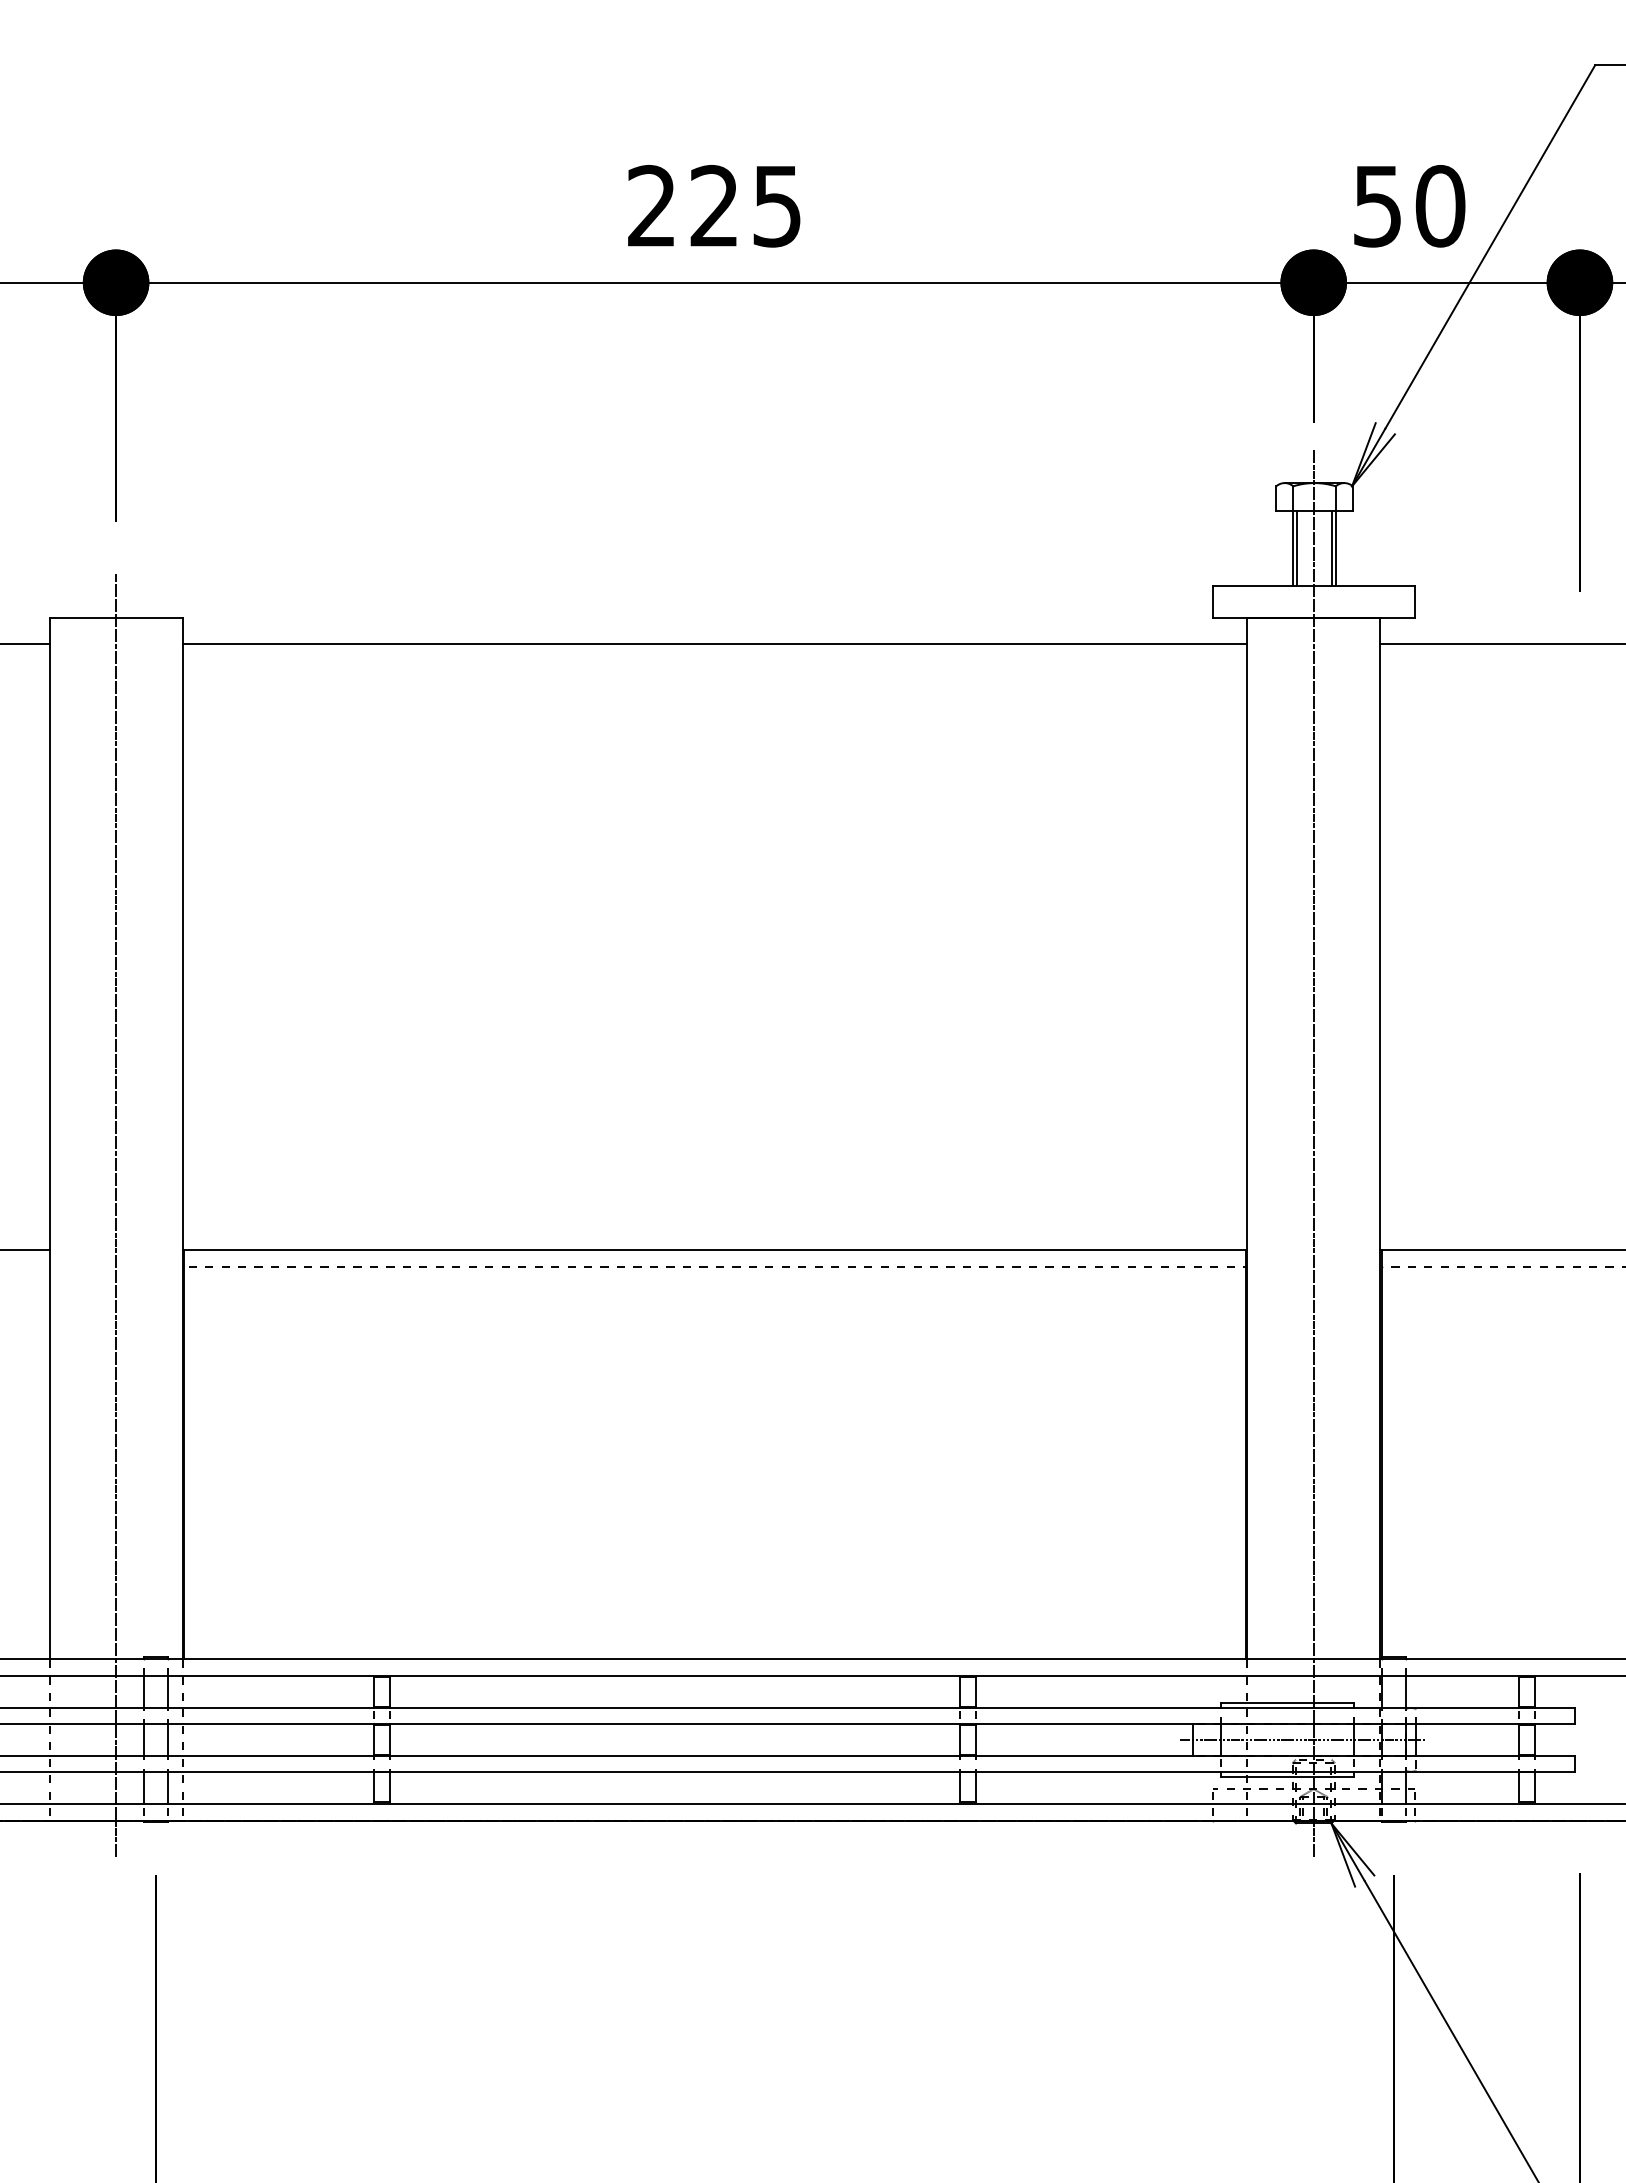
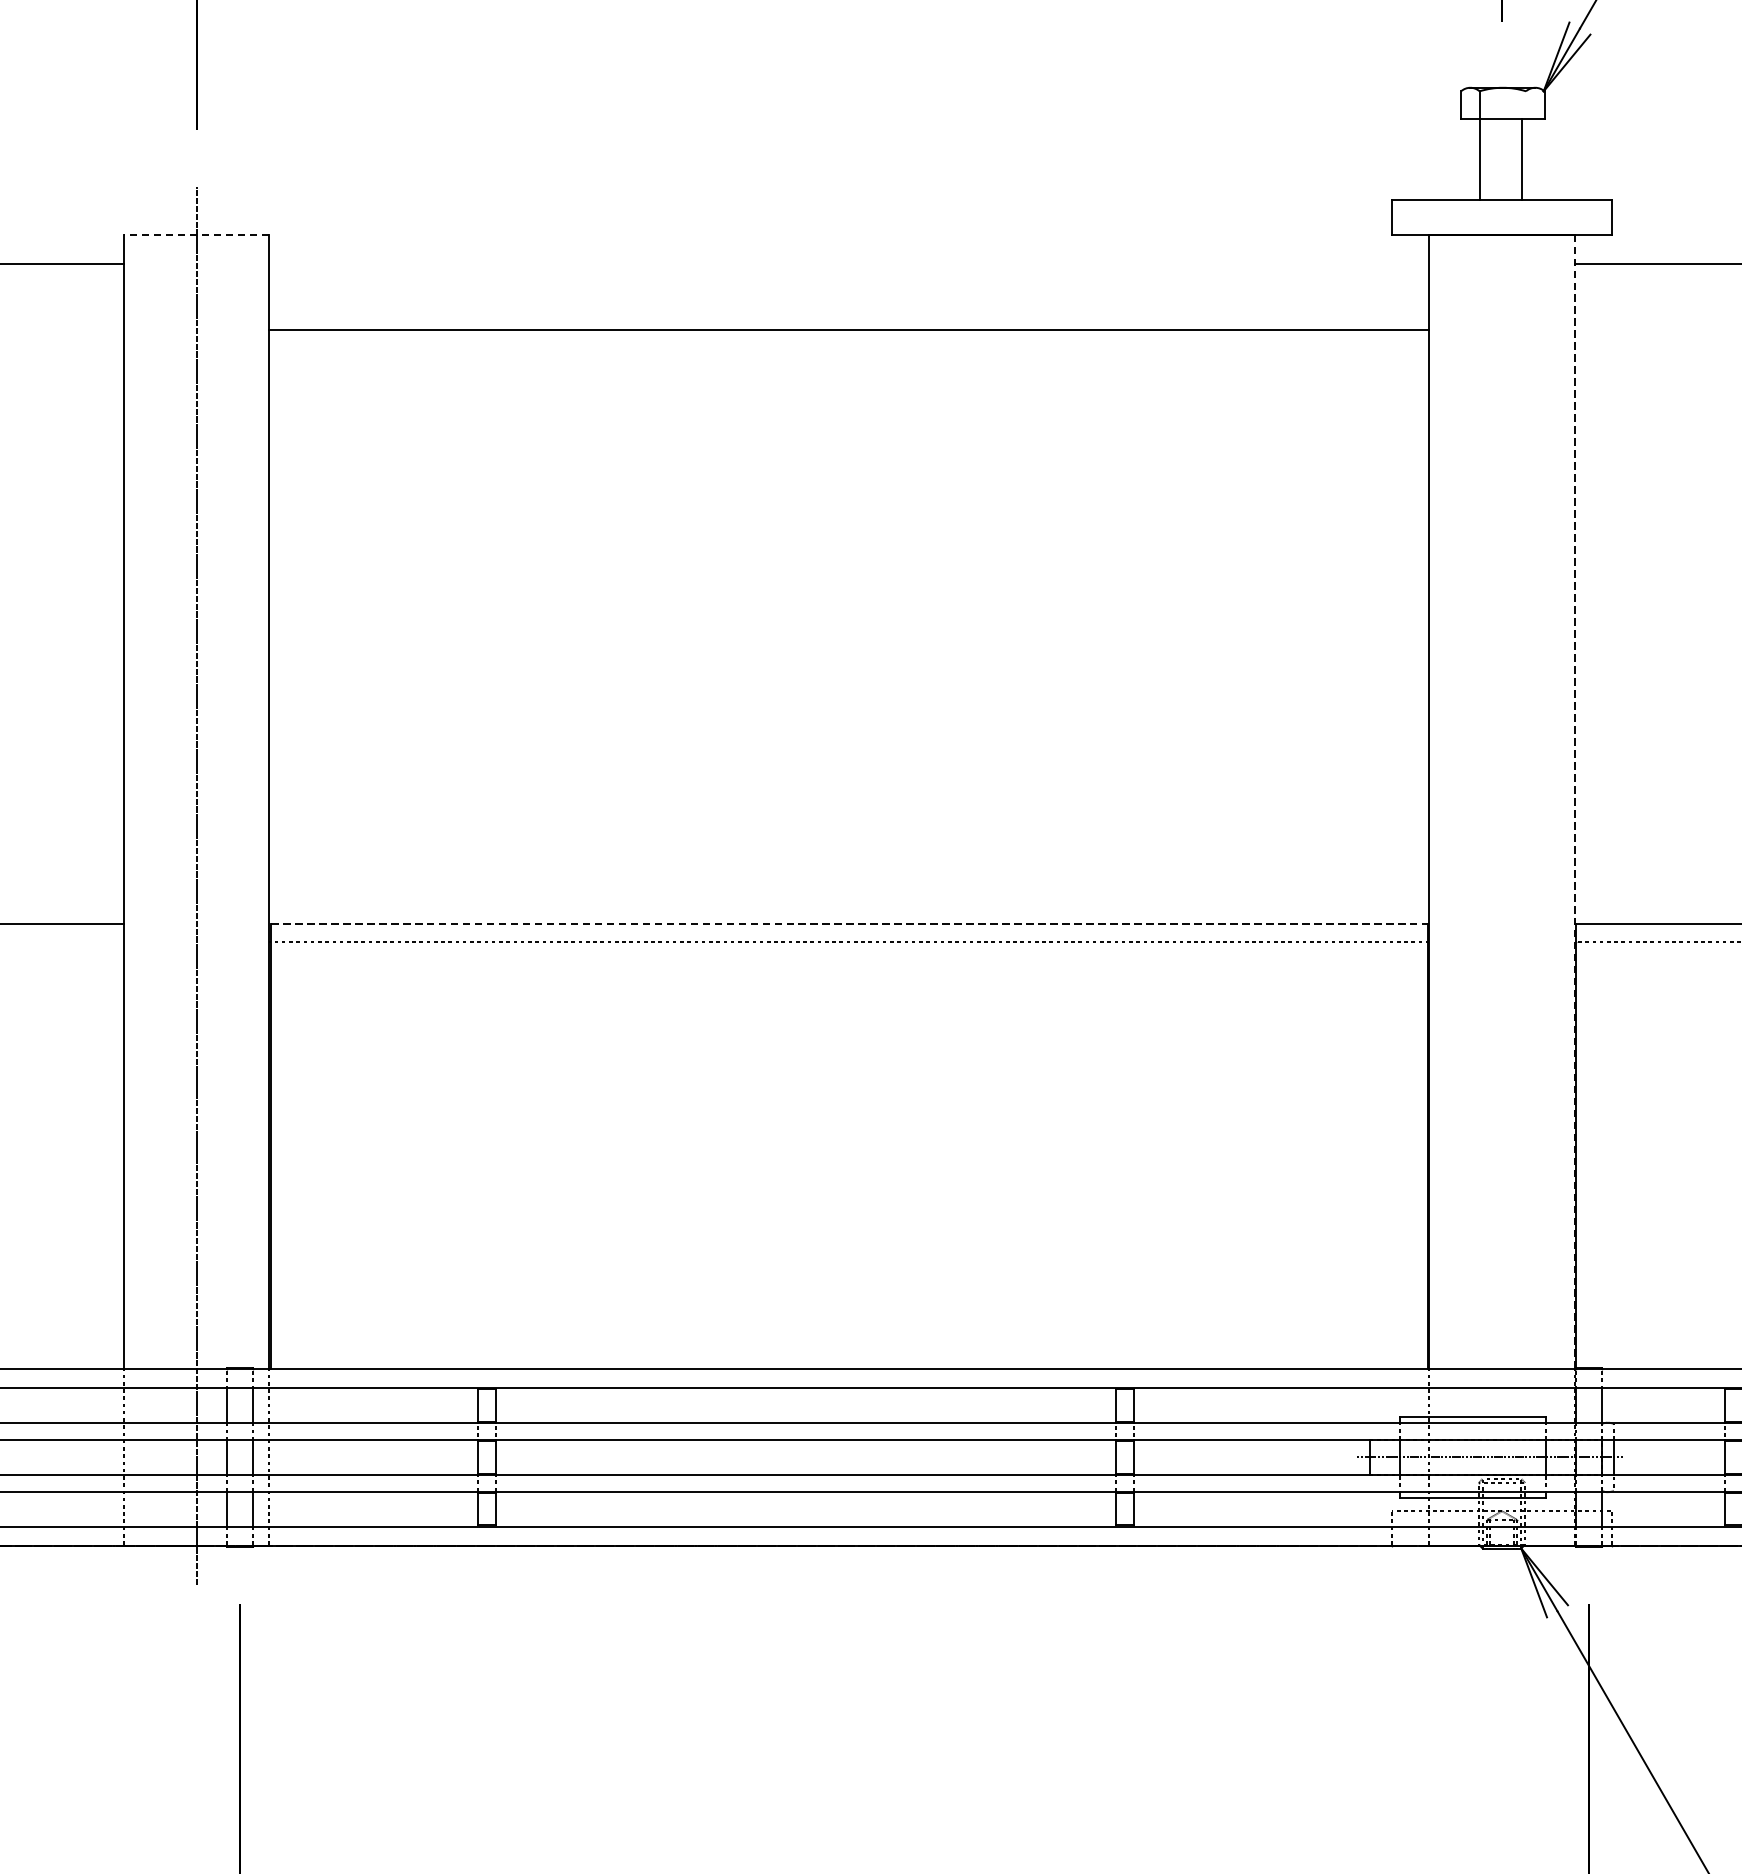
line: (1335, 535) -> (1525, 144), removed
line: (1296, 548) -> (1483, 159), removed
line: (116, 617) -> (197, 234), solid -> dashed
line: (714, 644) -> (848, 330), moved
line: (1380, 1138) -> (1574, 802), solid -> dashed
line: (1313, 1153) -> (1501, 818), removed
line: (714, 1250) -> (848, 924), solid -> dashed

